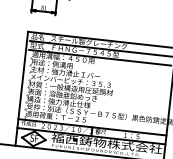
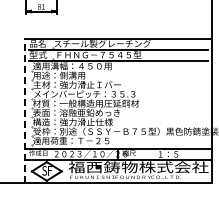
line: (21, 88) -> (24, 110), solid -> dashed

